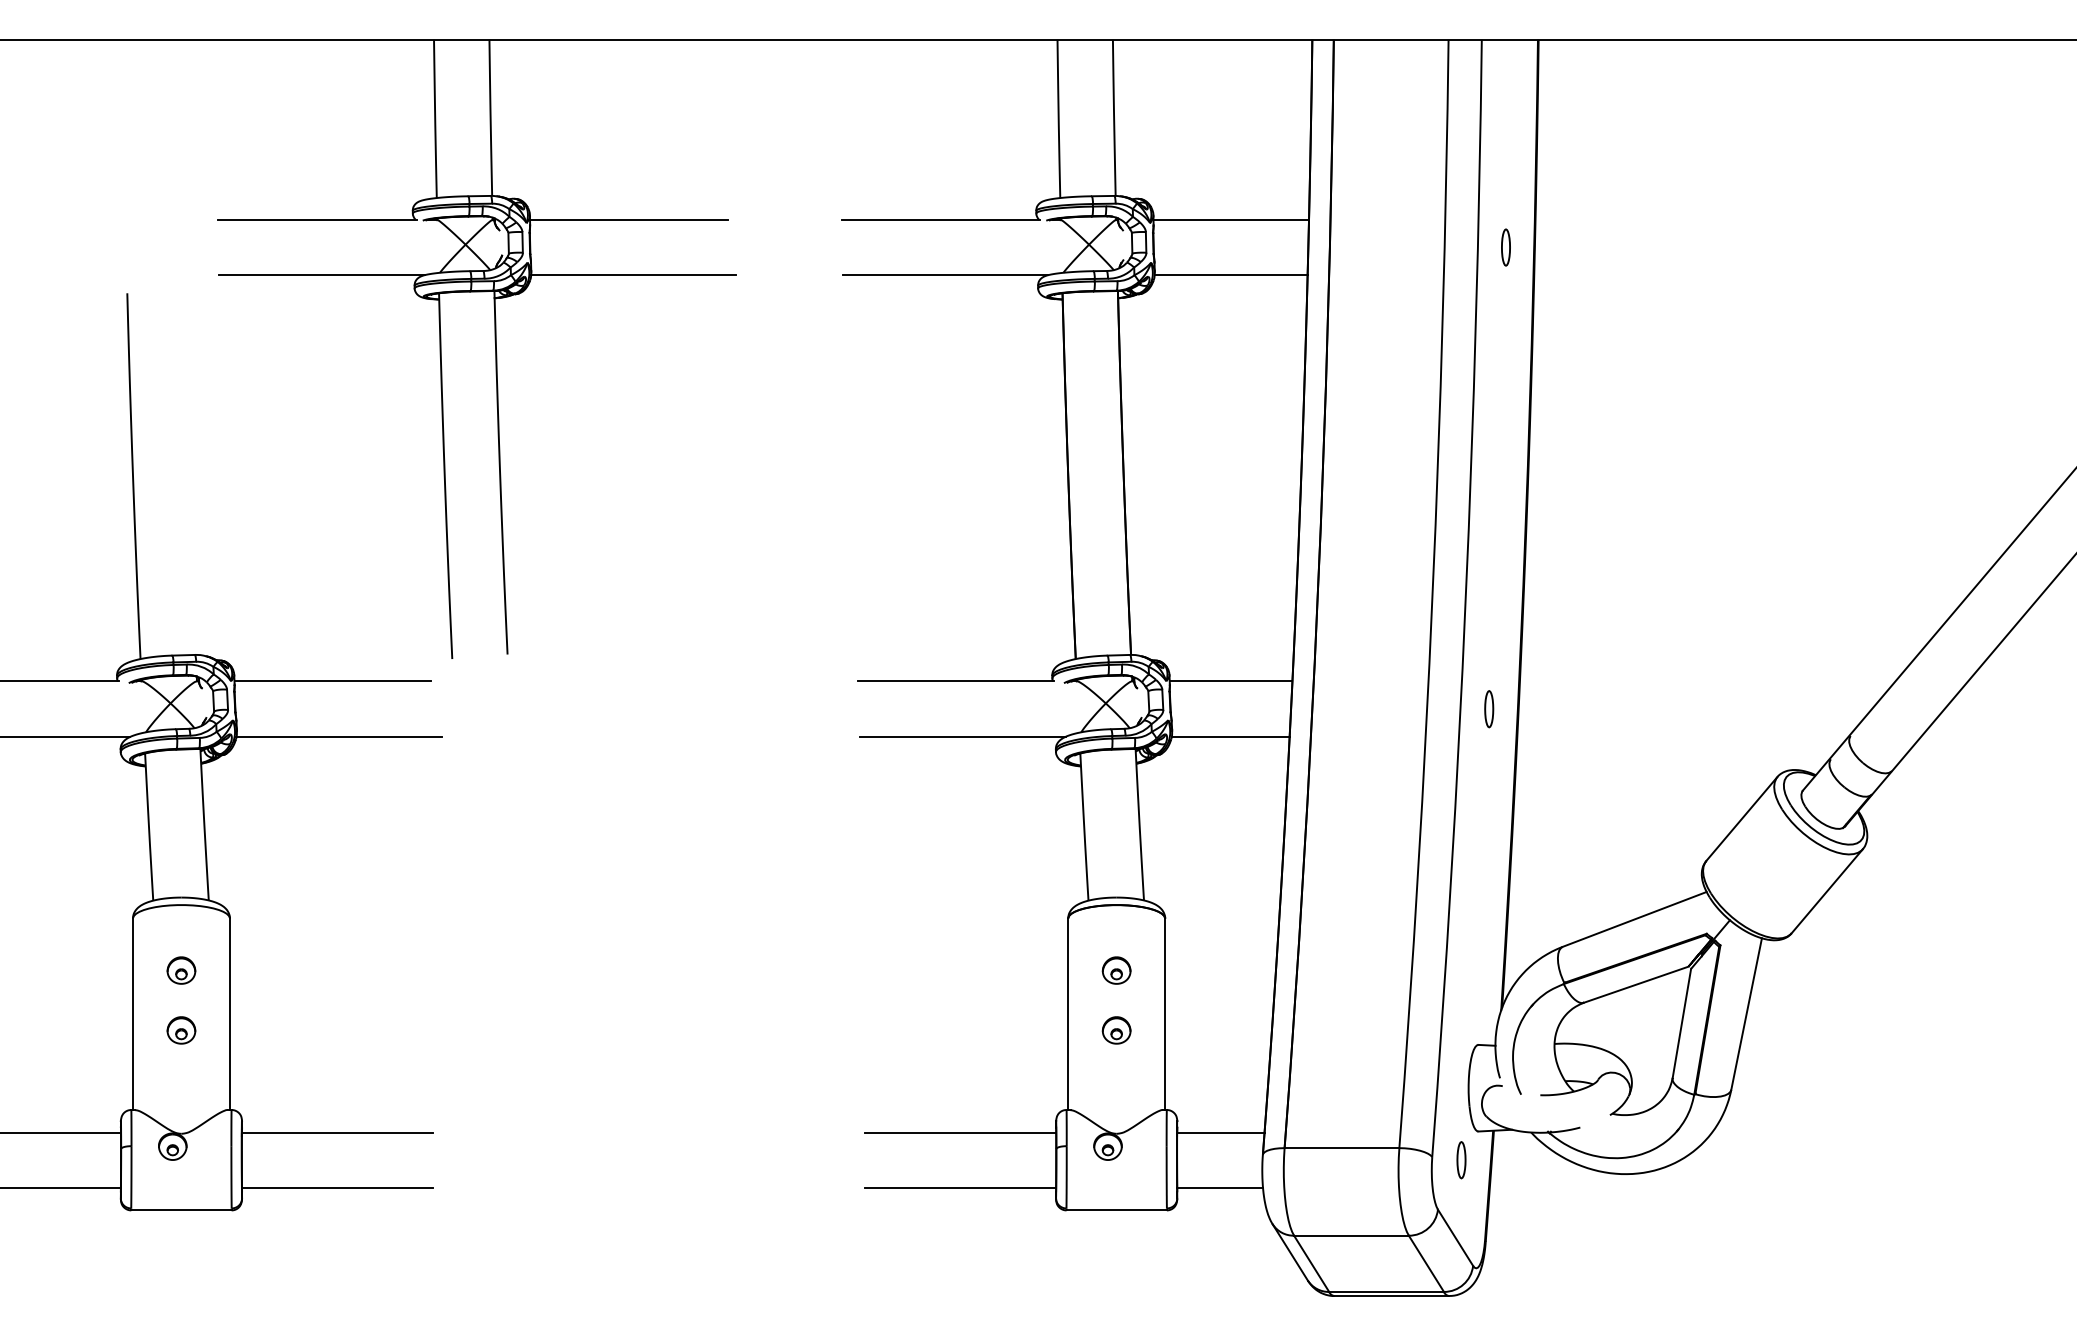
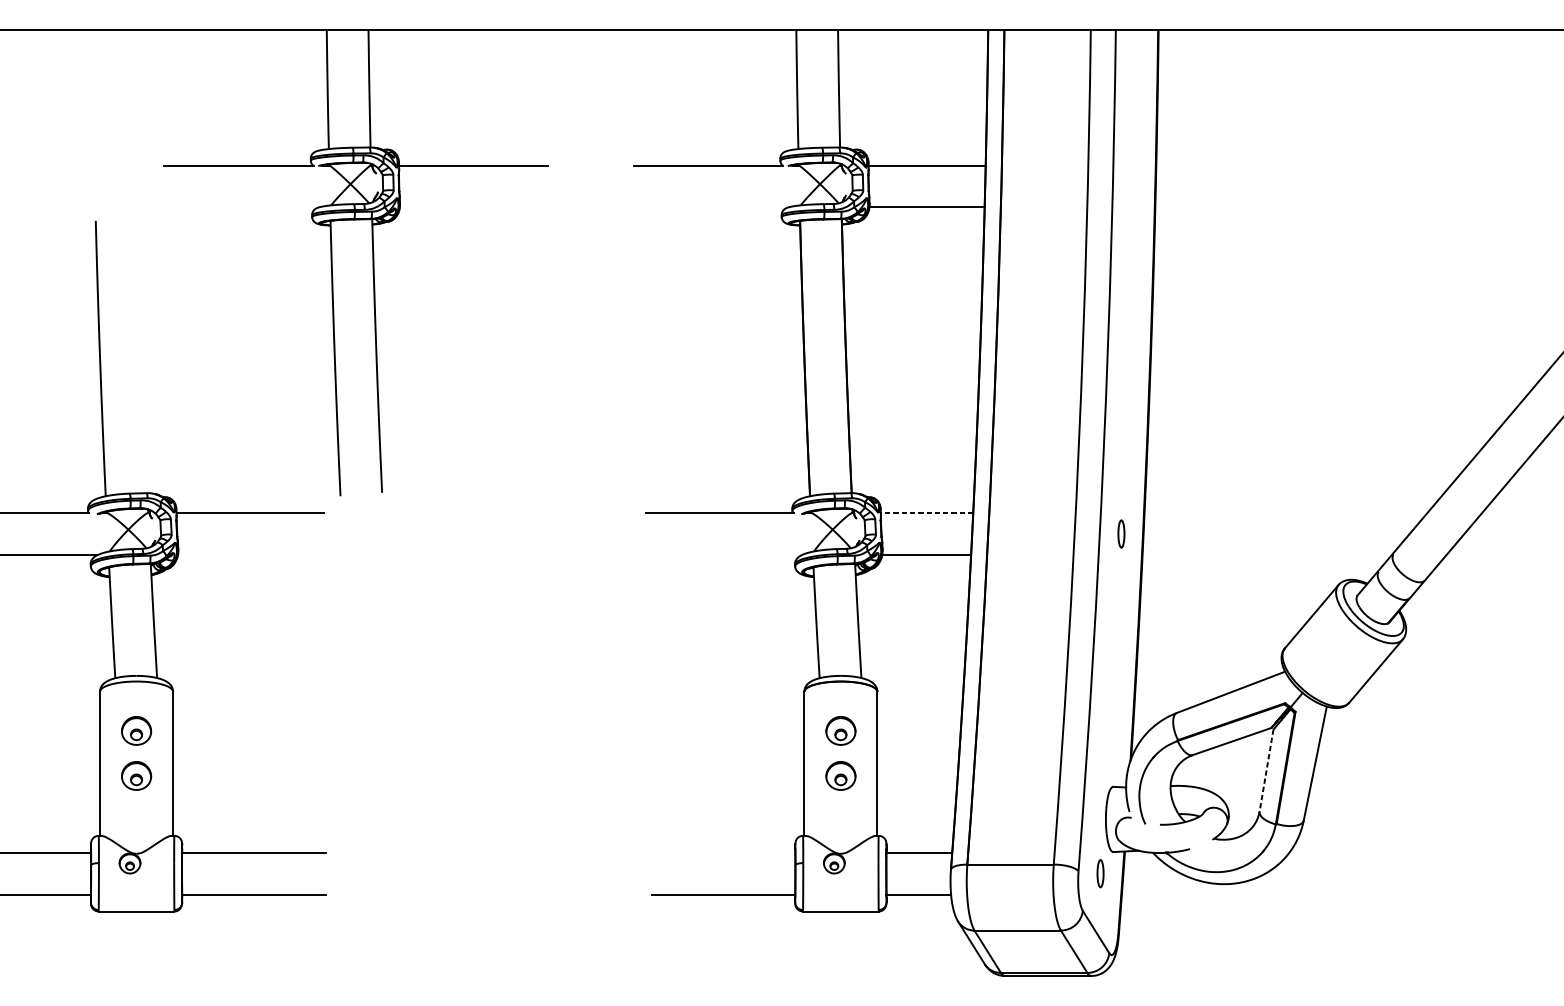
part: (1505, 247) -> (1133, 186), removed
line: (321, 275) -> (242, 207), removed
line: (633, 275) -> (476, 207), removed
line: (945, 275) -> (711, 207), removed
line: (1230, 681) -> (926, 513), solid -> dashed
line: (339, 736) -> (255, 554), removed
line: (962, 736) -> (724, 554), removed
part: (181, 970) -> (136, 730), size x1.4
part: (1116, 970) -> (840, 730), size x1.4
line: (1681, 1023) -> (1266, 770), solid -> dashed
part: (181, 1030) -> (136, 775), size x1.4
part: (1116, 1030) -> (840, 775), size x1.4
line: (960, 1132) -> (723, 852), removed

